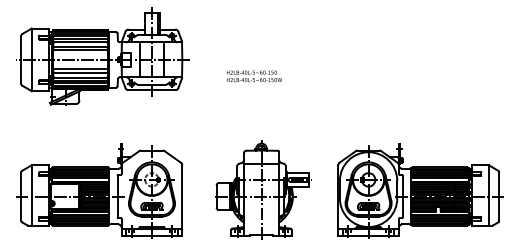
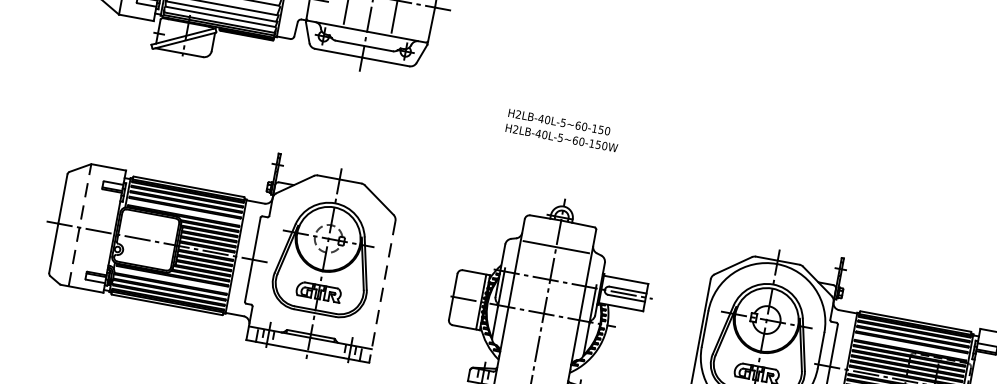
text: (254, 76) -> (563, 130), moved
line: (31, 194) -> (79, 223), solid -> dashed
line: (182, 200) -> (382, 291), solid -> dashed

